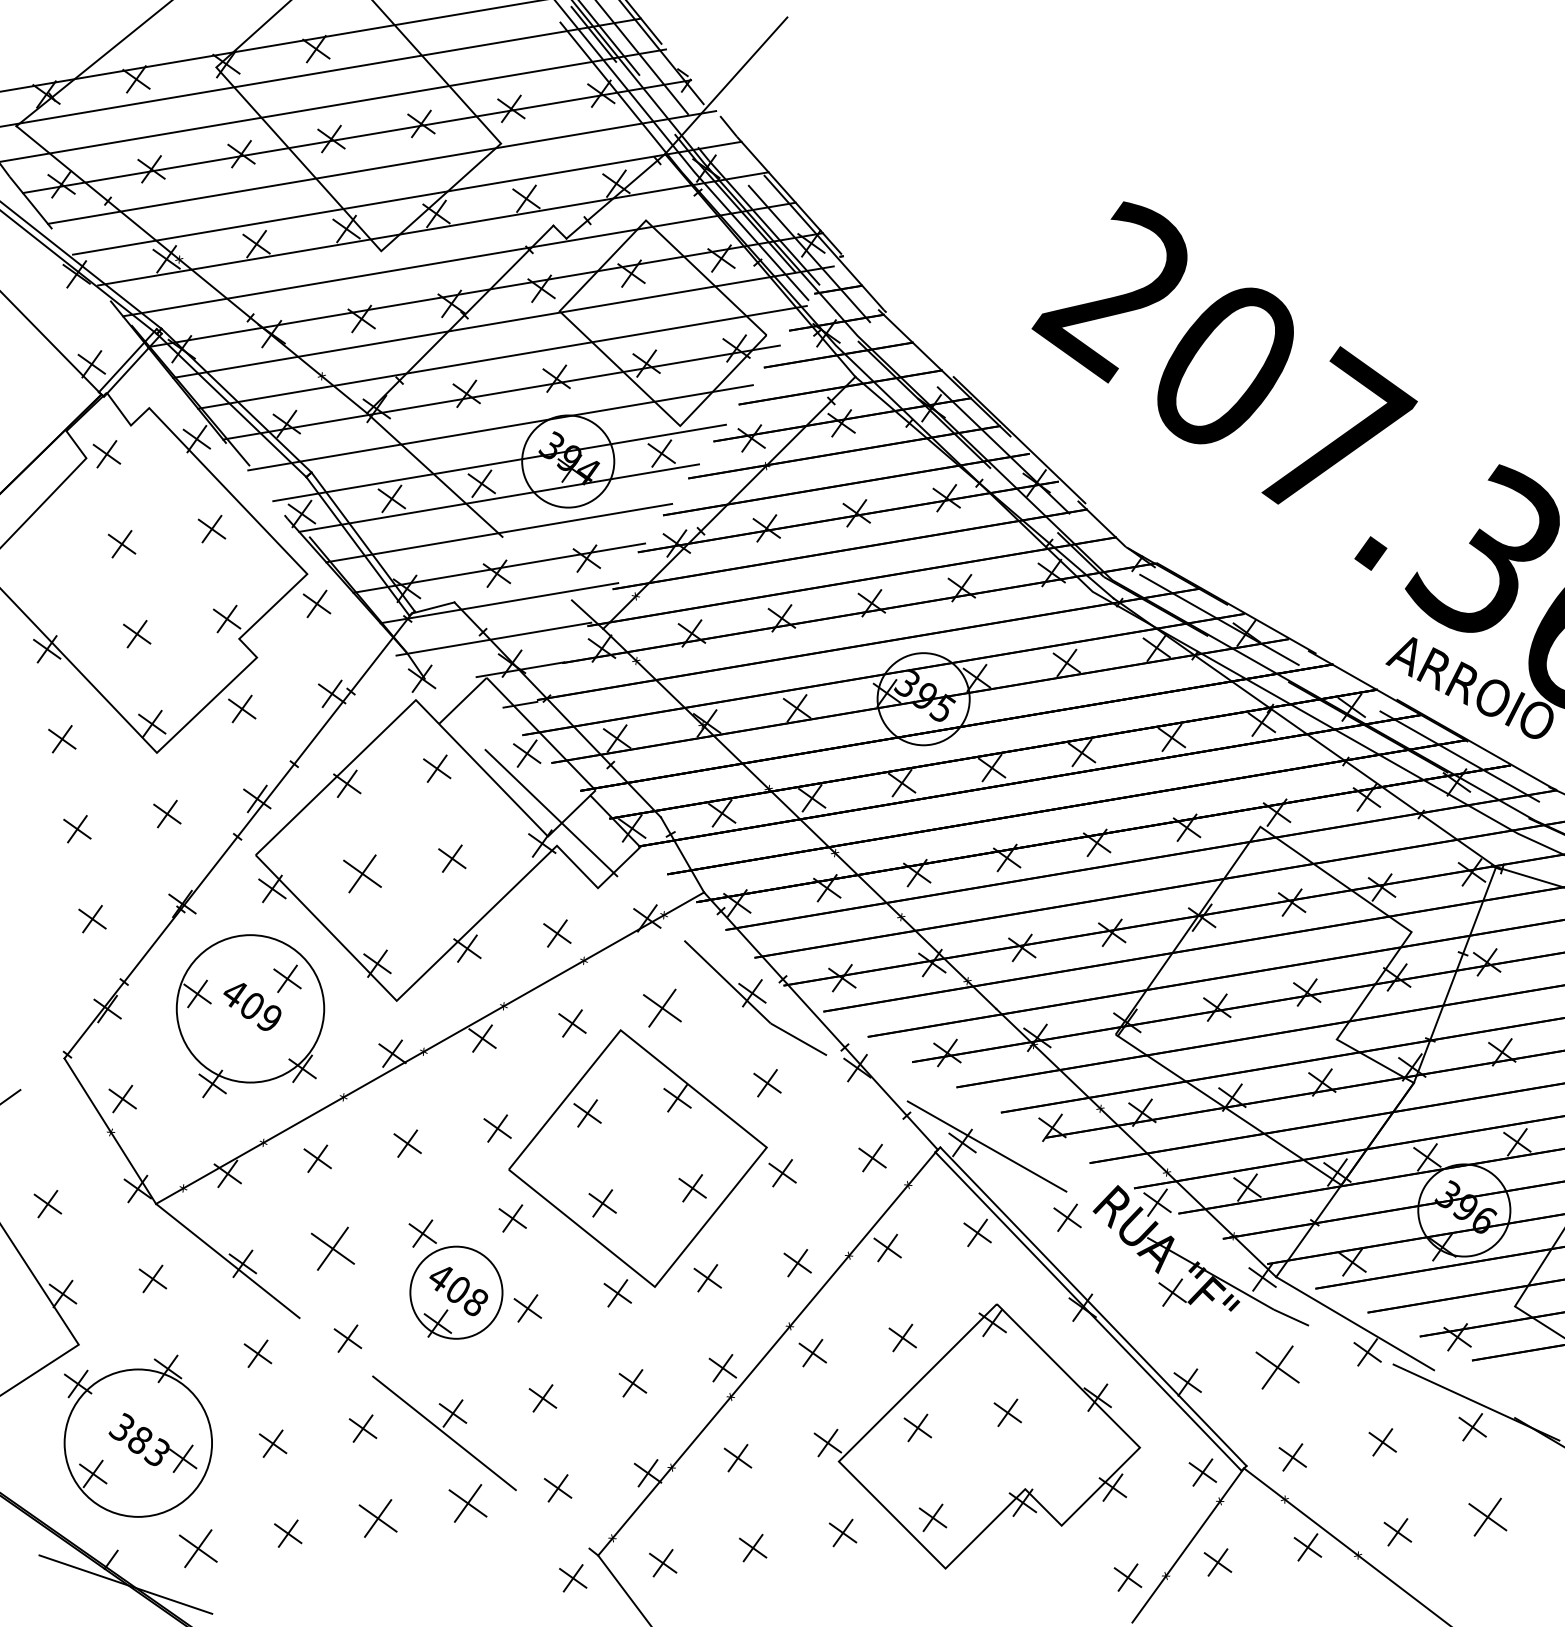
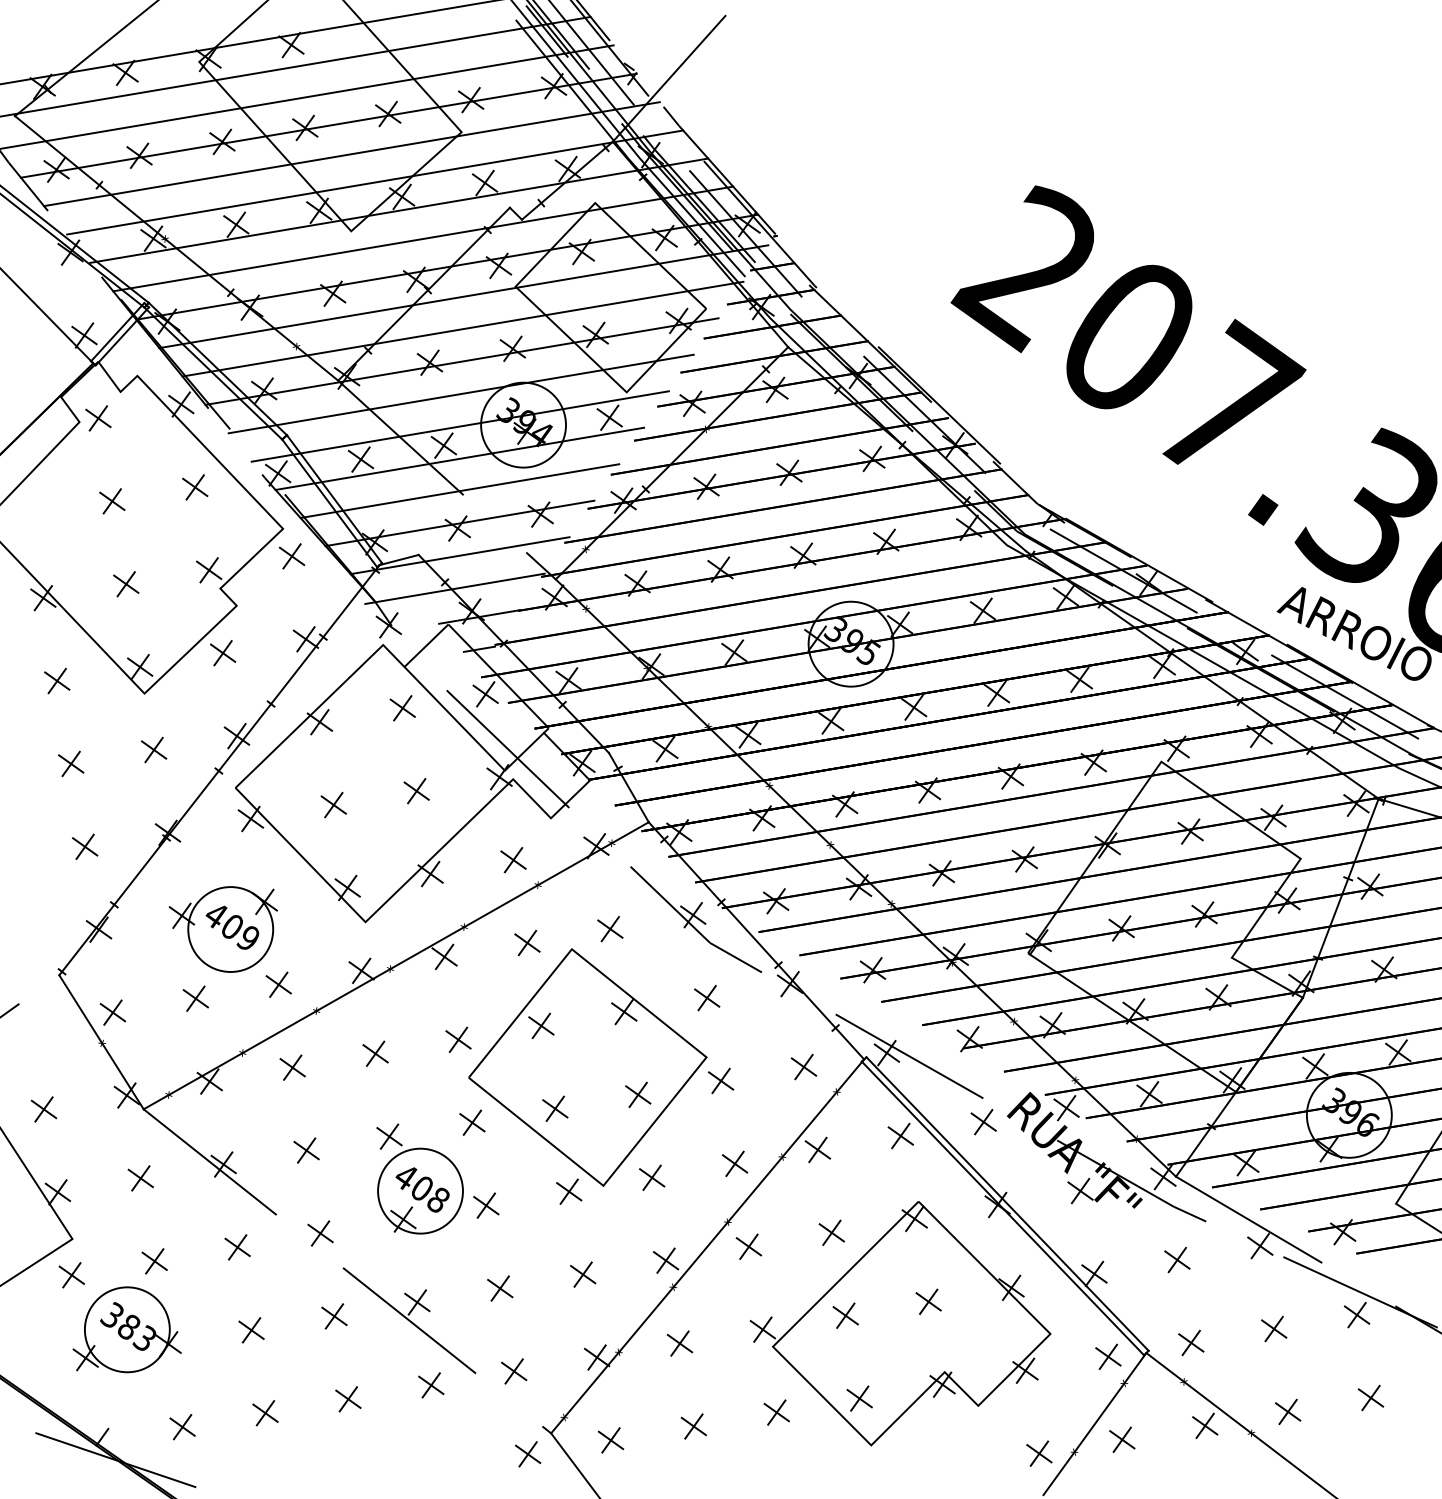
part: (362, 873) -> (333, 804), size x0.71
circle: (250, 1008) -> (230, 929), size x0.62
part: (662, 1008) -> (610, 929), size x0.71
part: (332, 1248) -> (306, 1150), size x0.62
part: (1277, 1366) -> (1177, 1259), size x0.62
circle: (137, 1442) -> (126, 1329), size x0.62
part: (468, 1503) -> (431, 1385), size x0.71
part: (1487, 1516) -> (1370, 1397), size x0.71
part: (378, 1518) -> (348, 1399), size x0.71
part: (198, 1549) -> (182, 1427), size x0.71

